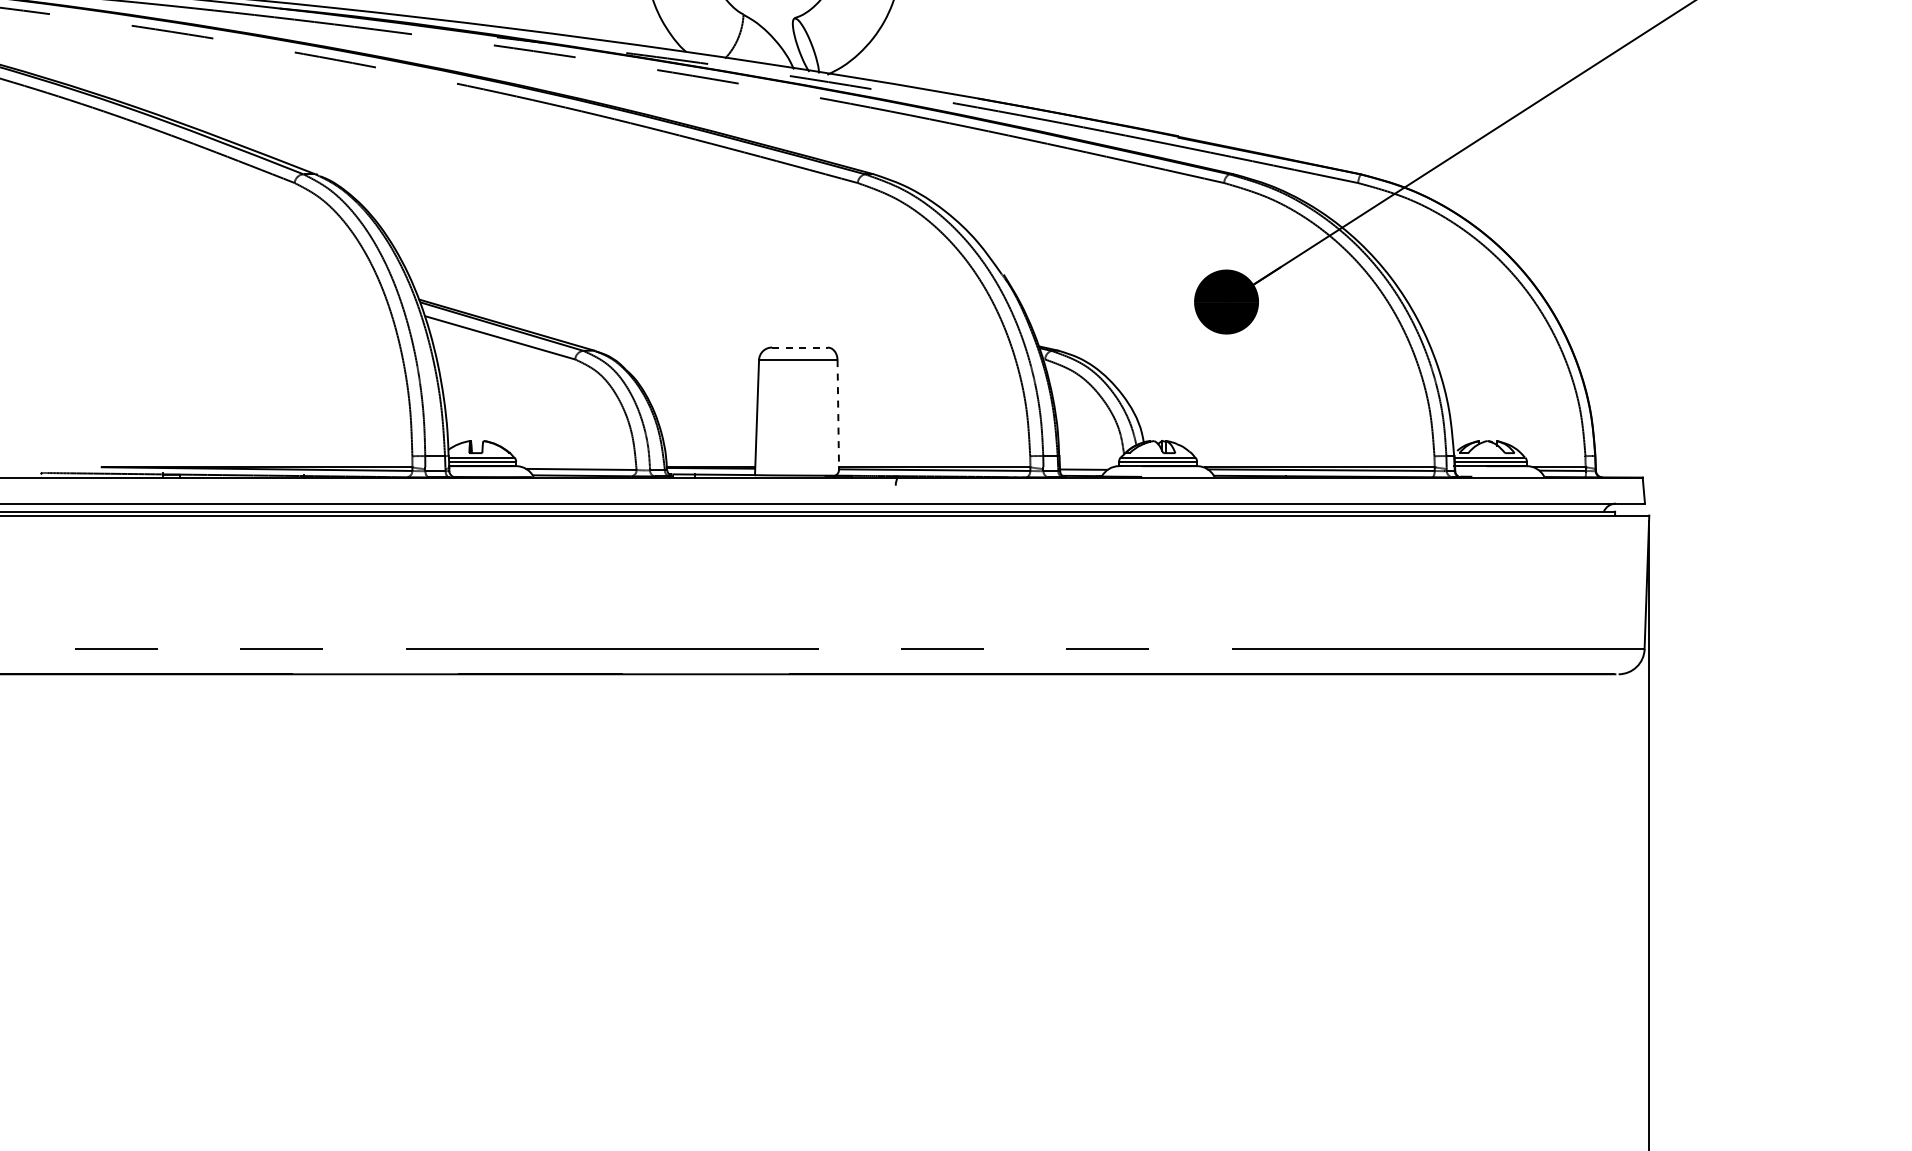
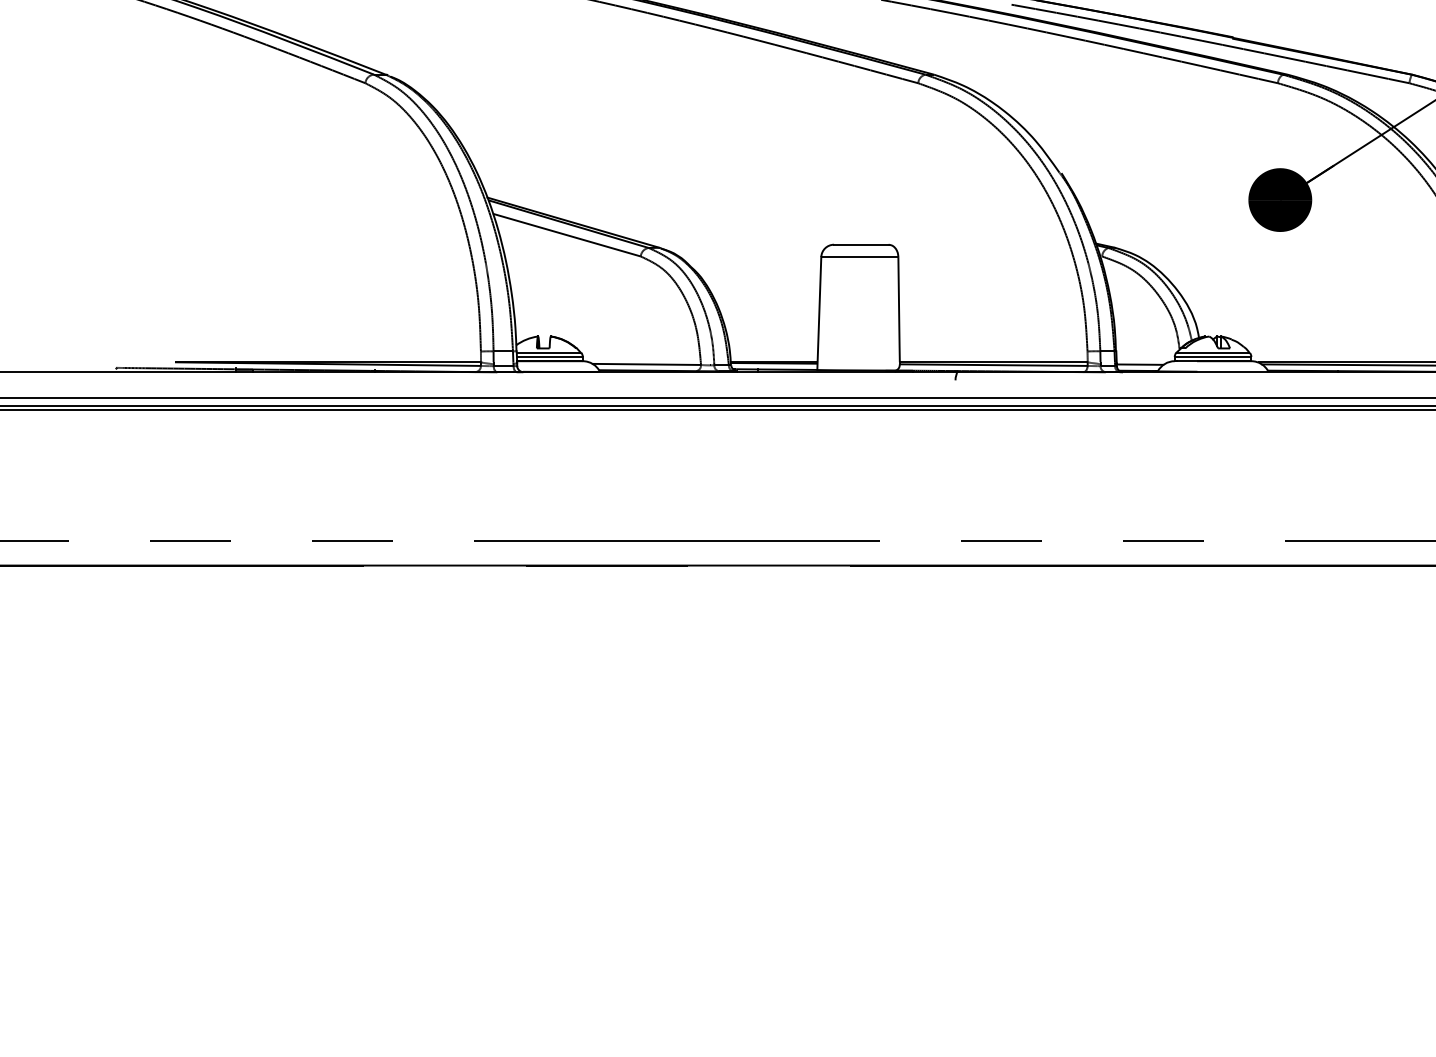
line: (799, 347) -> (861, 244), dashed -> solid
line: (838, 415) -> (899, 311), dashed -> solid

